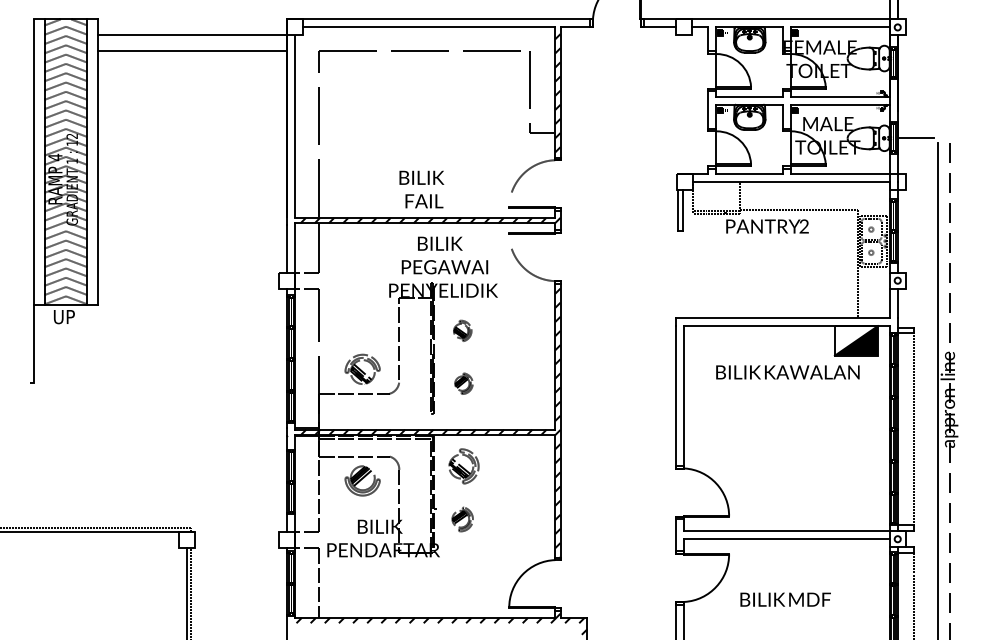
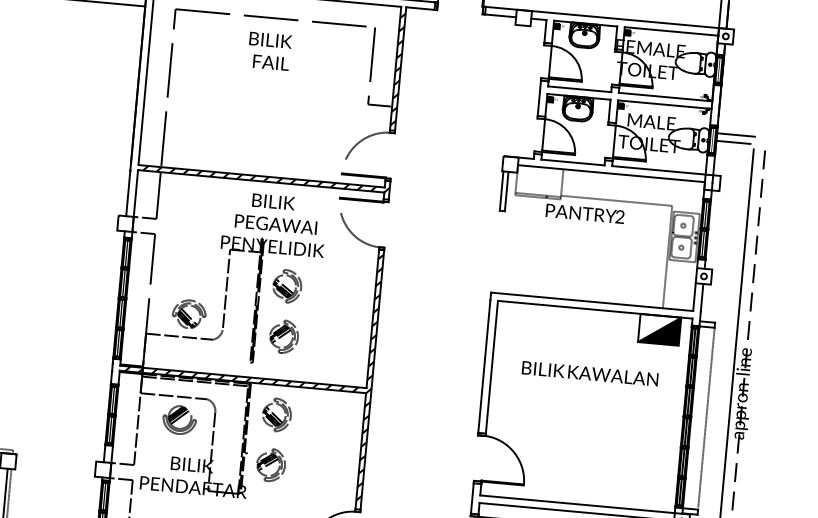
line: (917, 129) -> (735, 134), added
text: (421, 189) -> (269, 51), moved
part: (462, 330) -> (287, 286), size x1.67
text: (787, 372) -> (589, 373), moved
part: (463, 383) -> (283, 336), size x1.67
part: (462, 519) -> (270, 465), size x1.43

